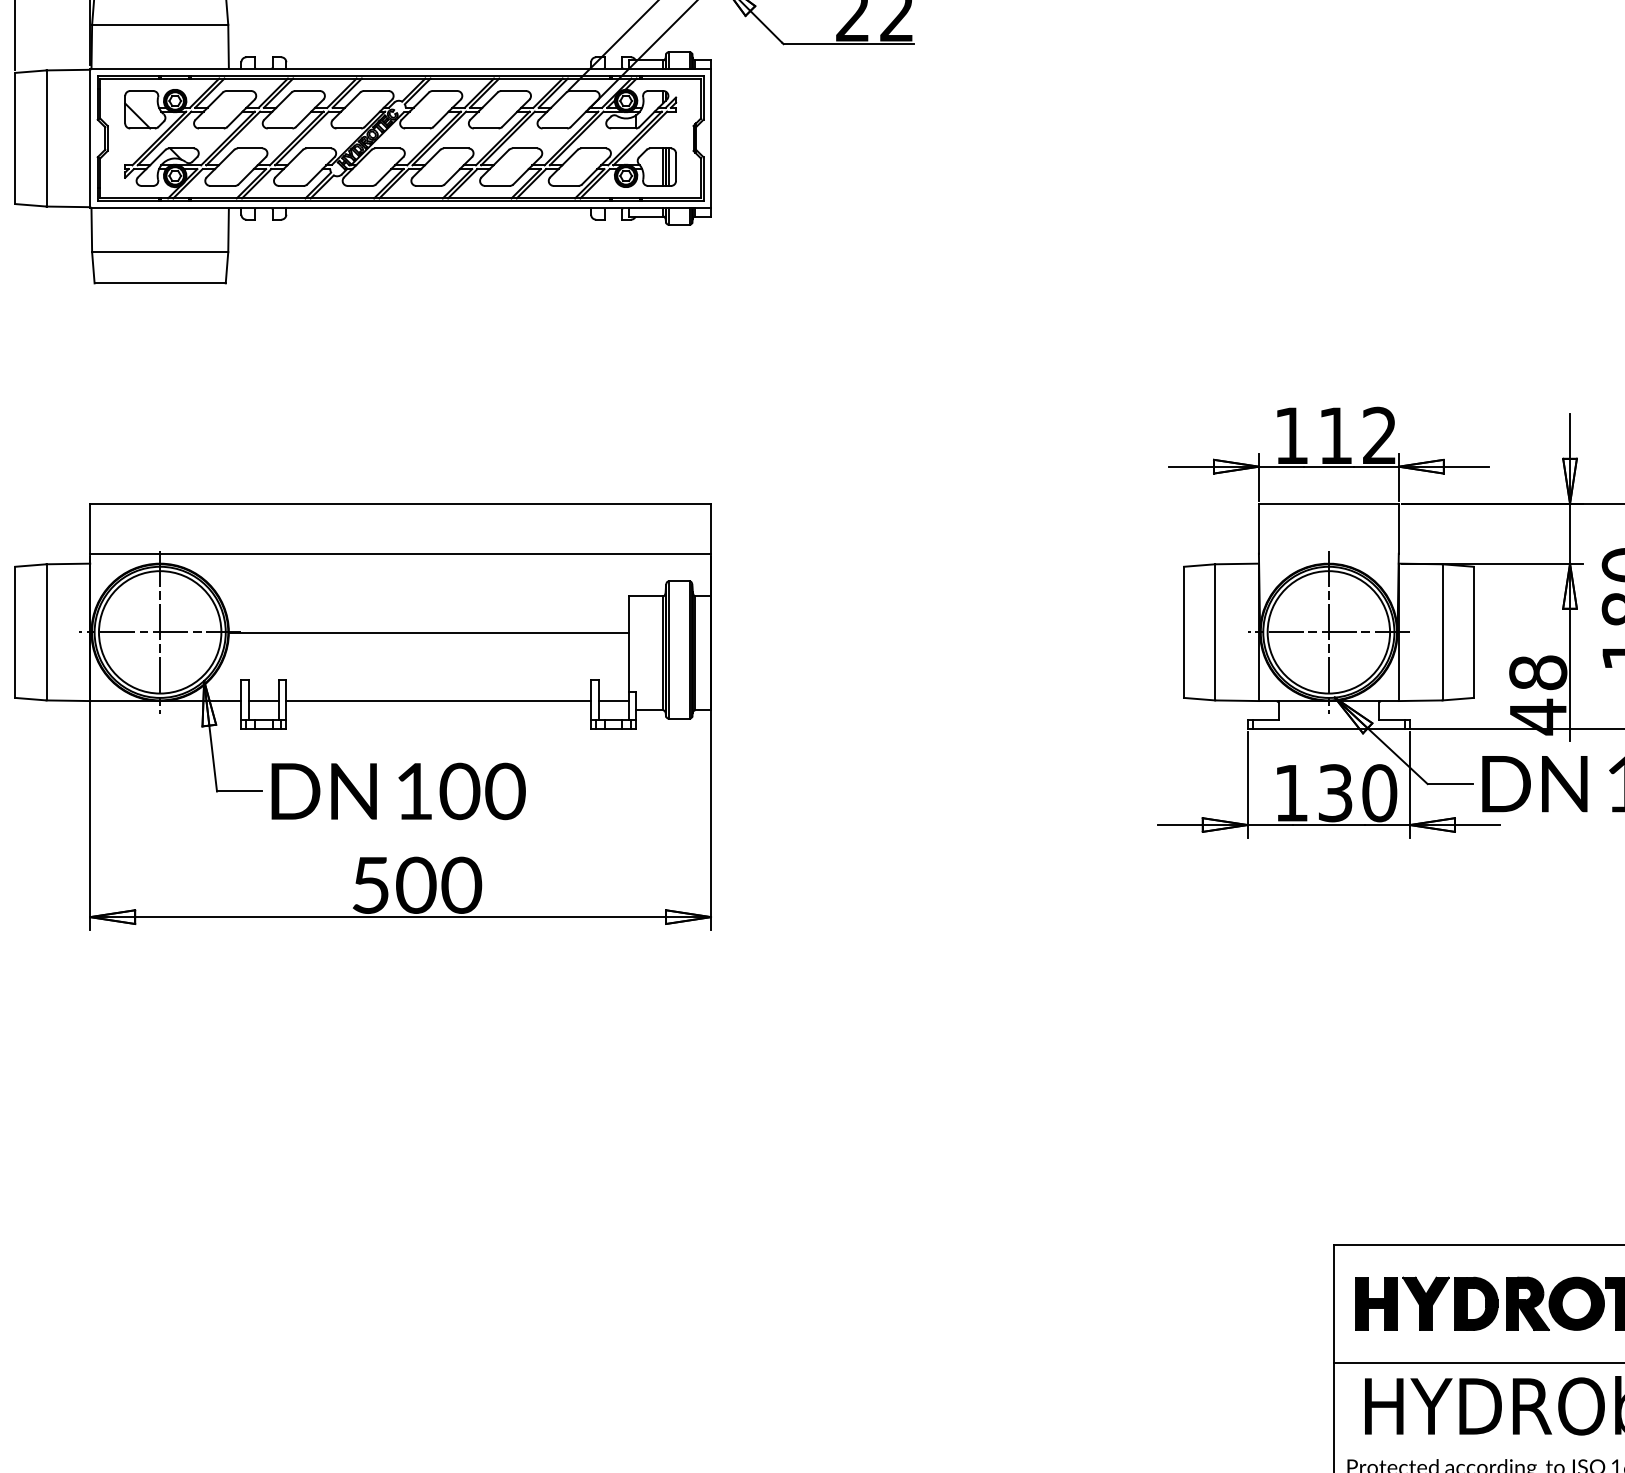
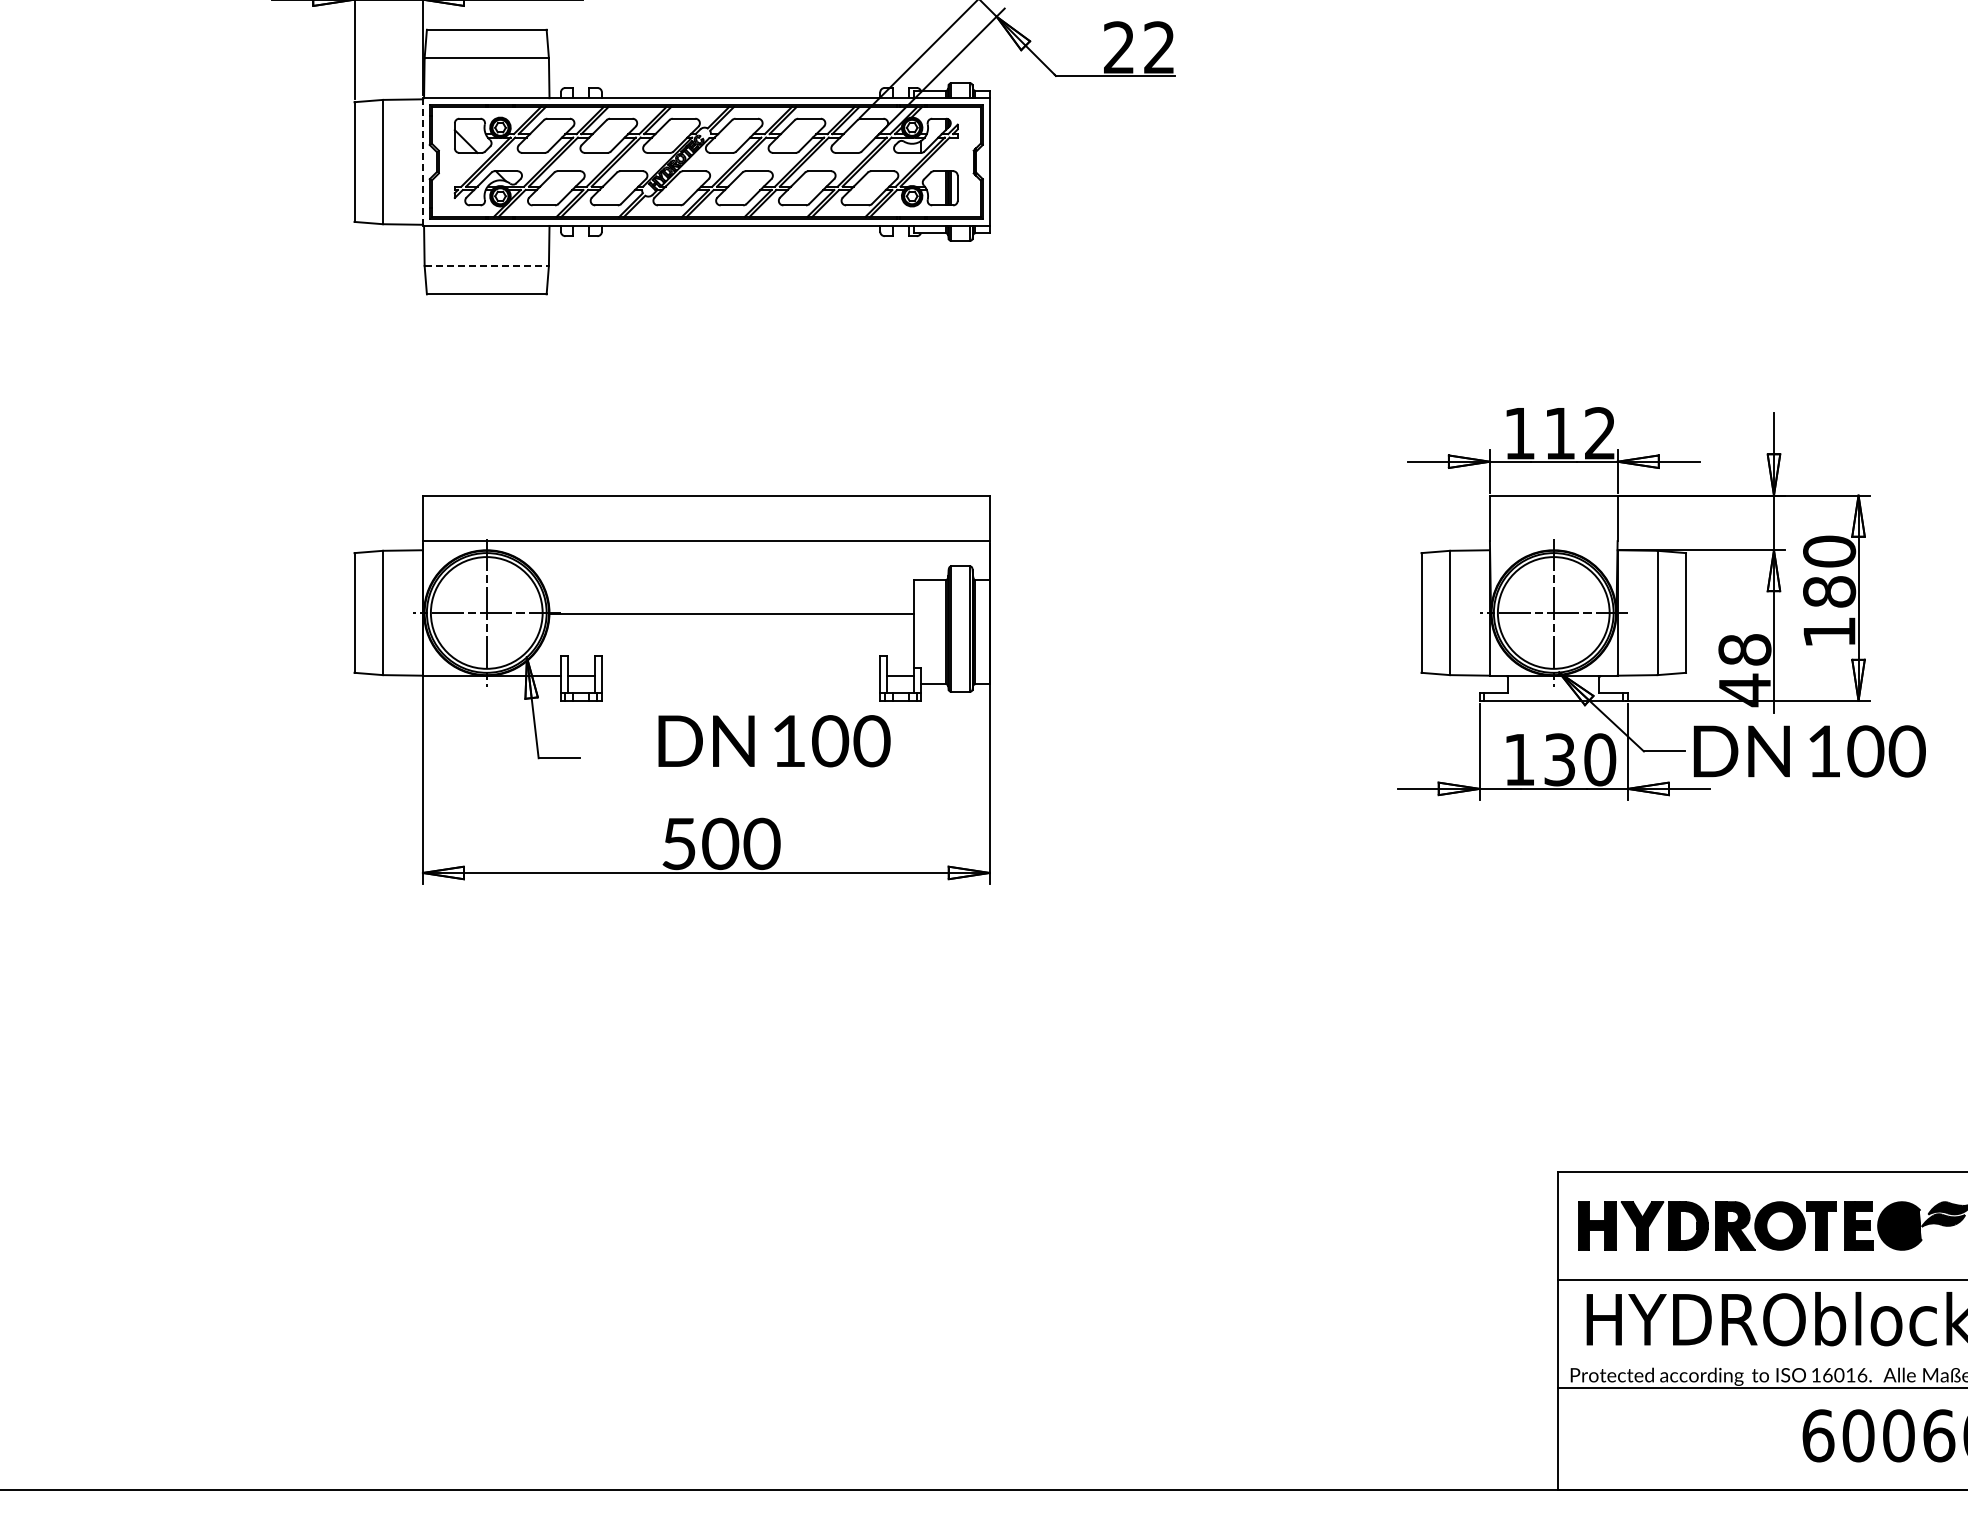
line: (89, 138) -> (422, 162), solid -> dashed
line: (160, 251) -> (487, 265), solid -> dashed
line: (438, 700) -> (740, 675), removed
text: (398, 791) -> (774, 741), moved

